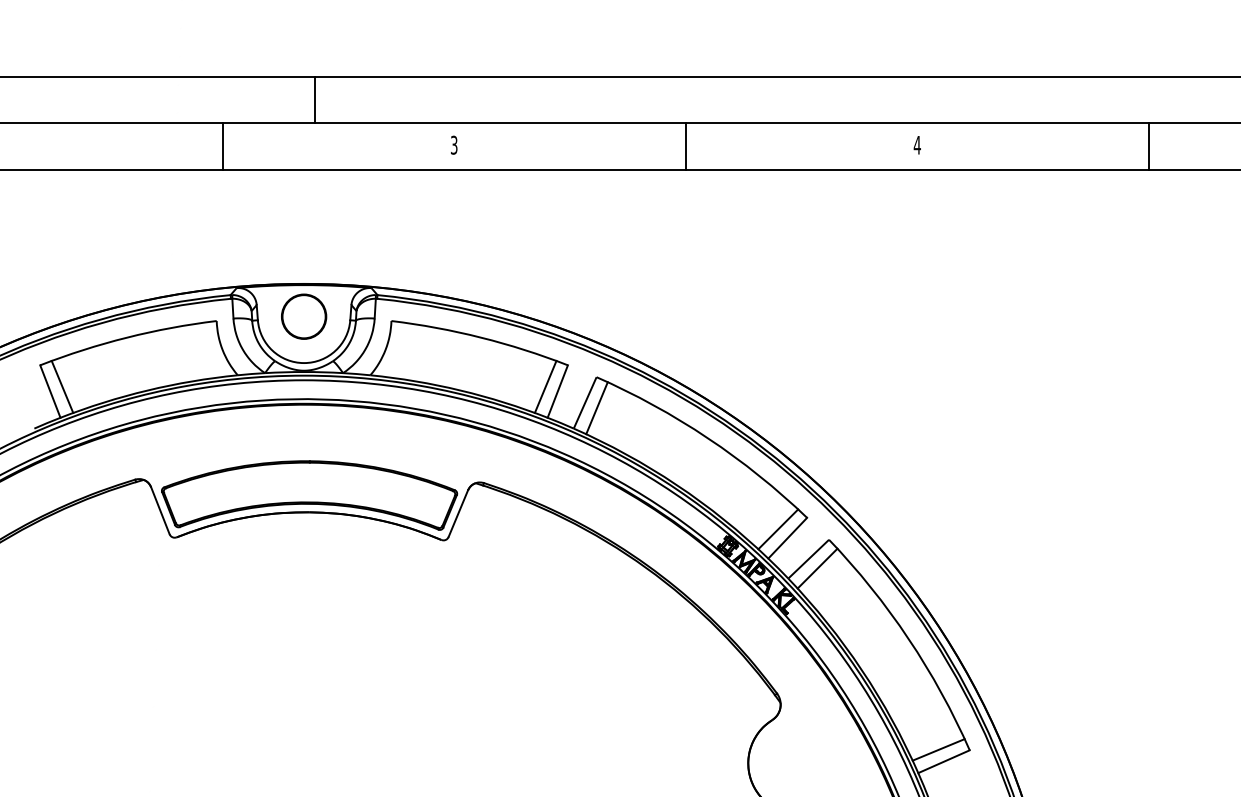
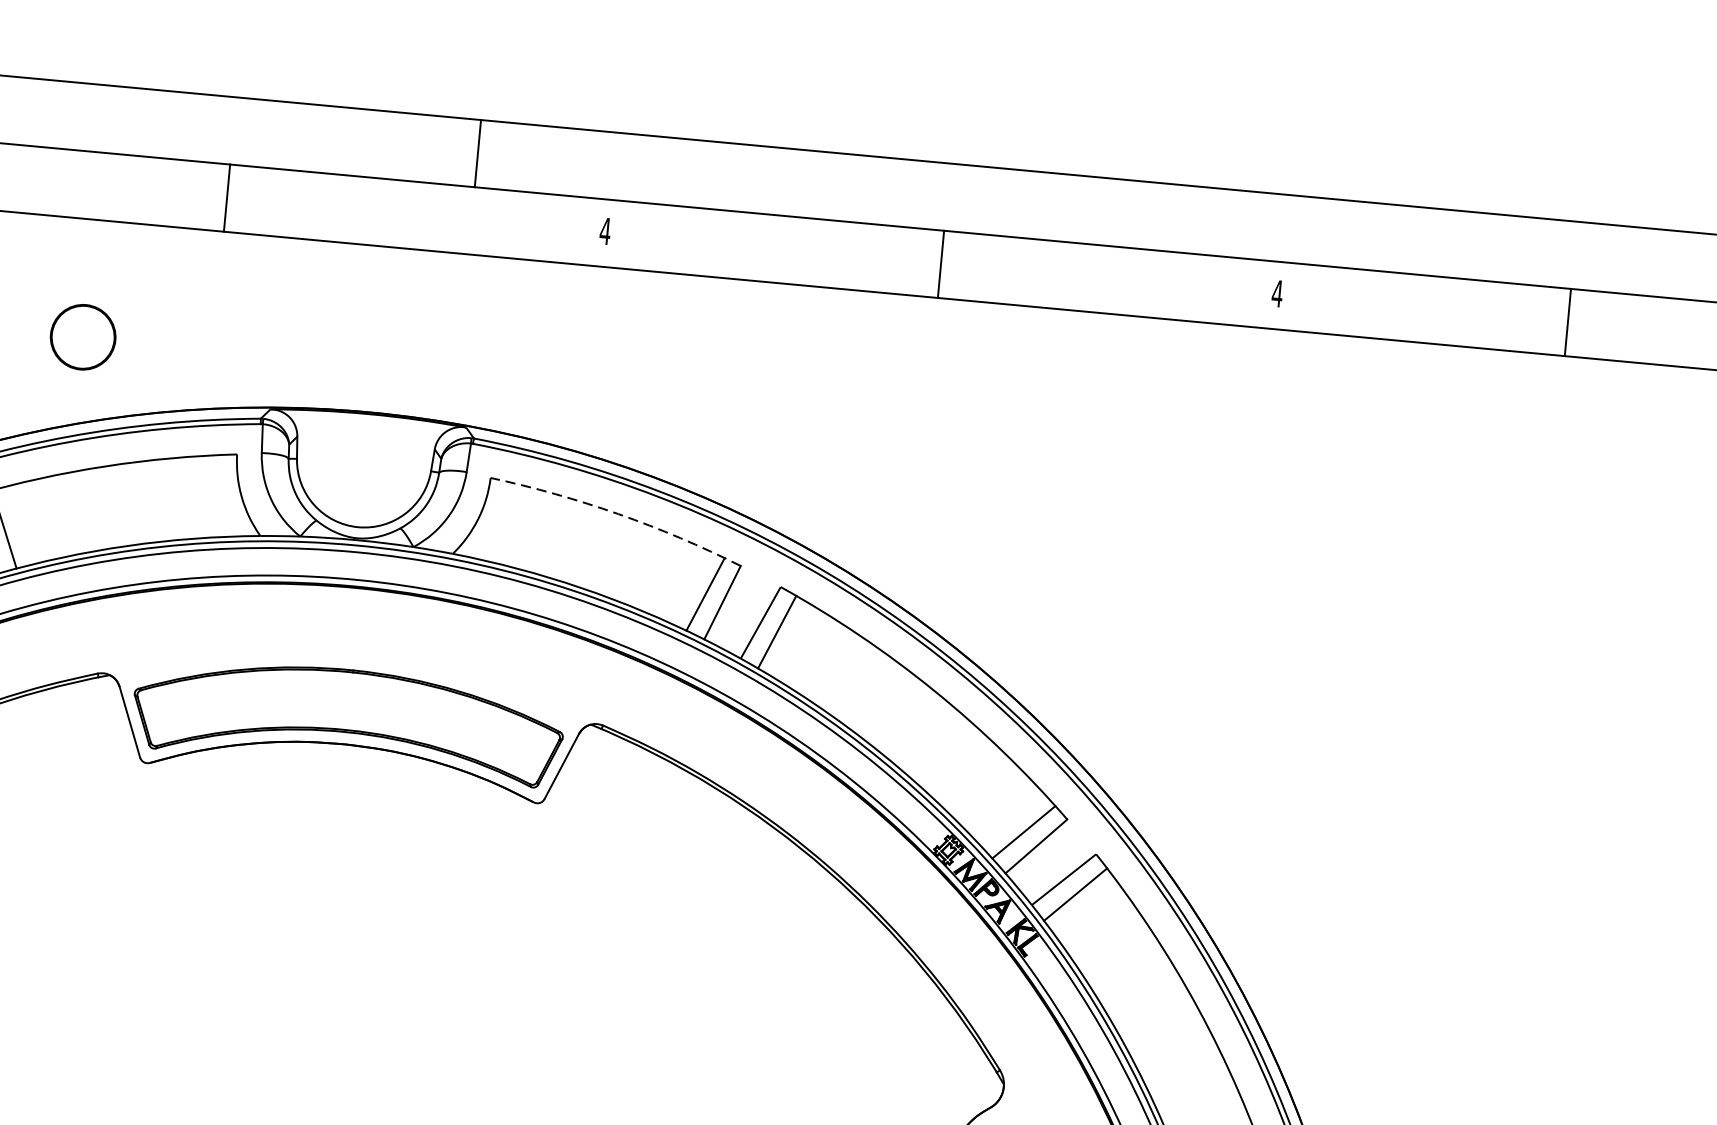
line: (315, 100) -> (478, 154), moved
text: (453, 144) -> (604, 230), 3 -> 4
line: (222, 146) -> (226, 198), moved
line: (1148, 146) -> (1567, 322), moved
circle: (304, 316) -> (83, 337), moved
arc: (481, 337) -> (619, 513), solid -> dashed

